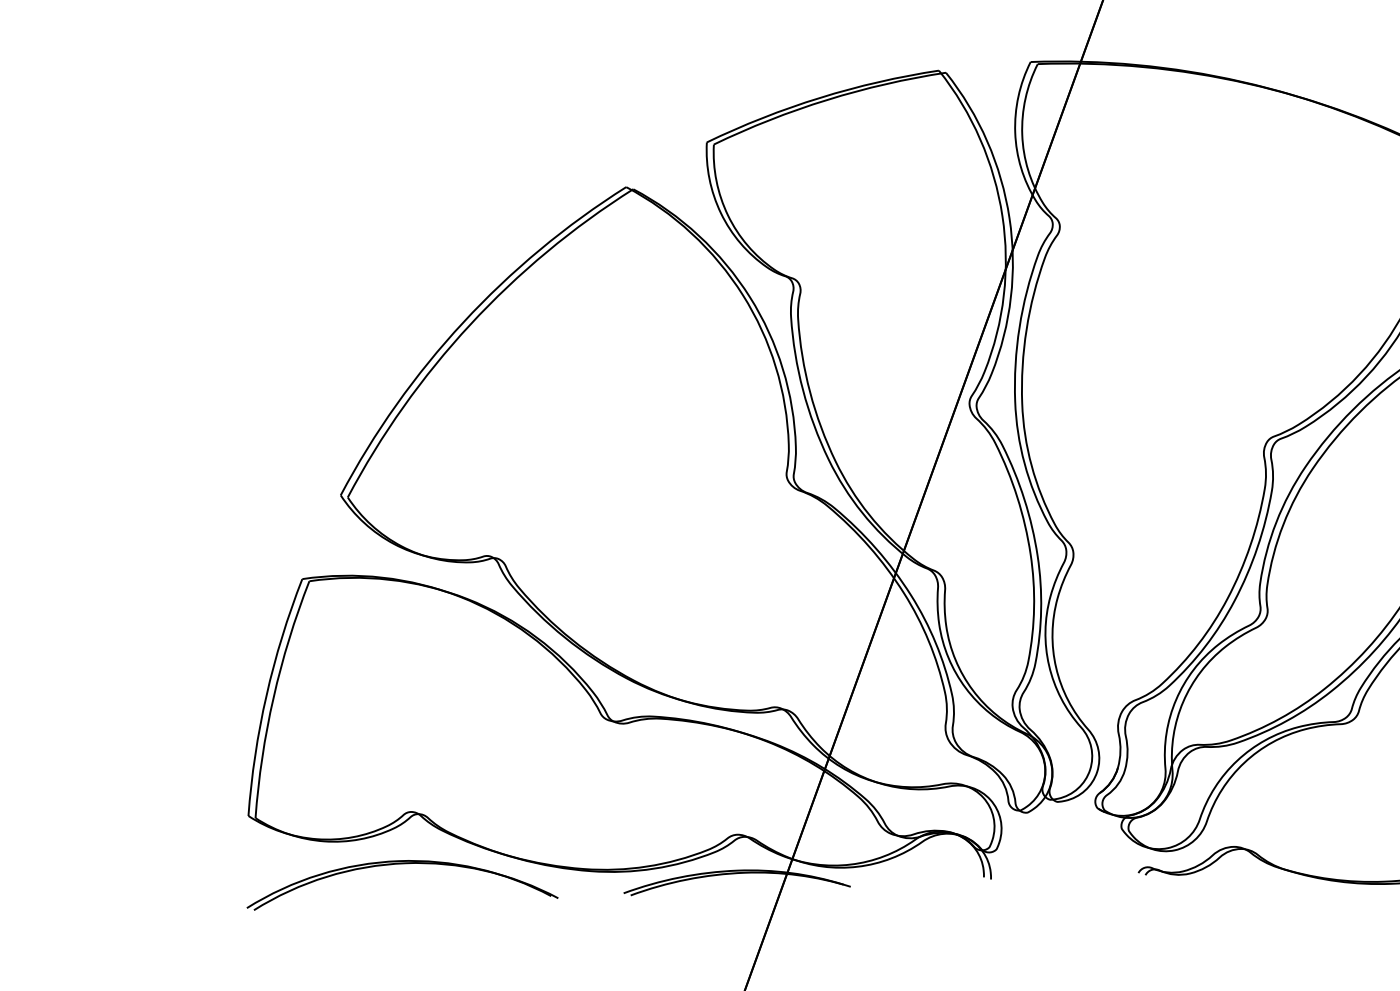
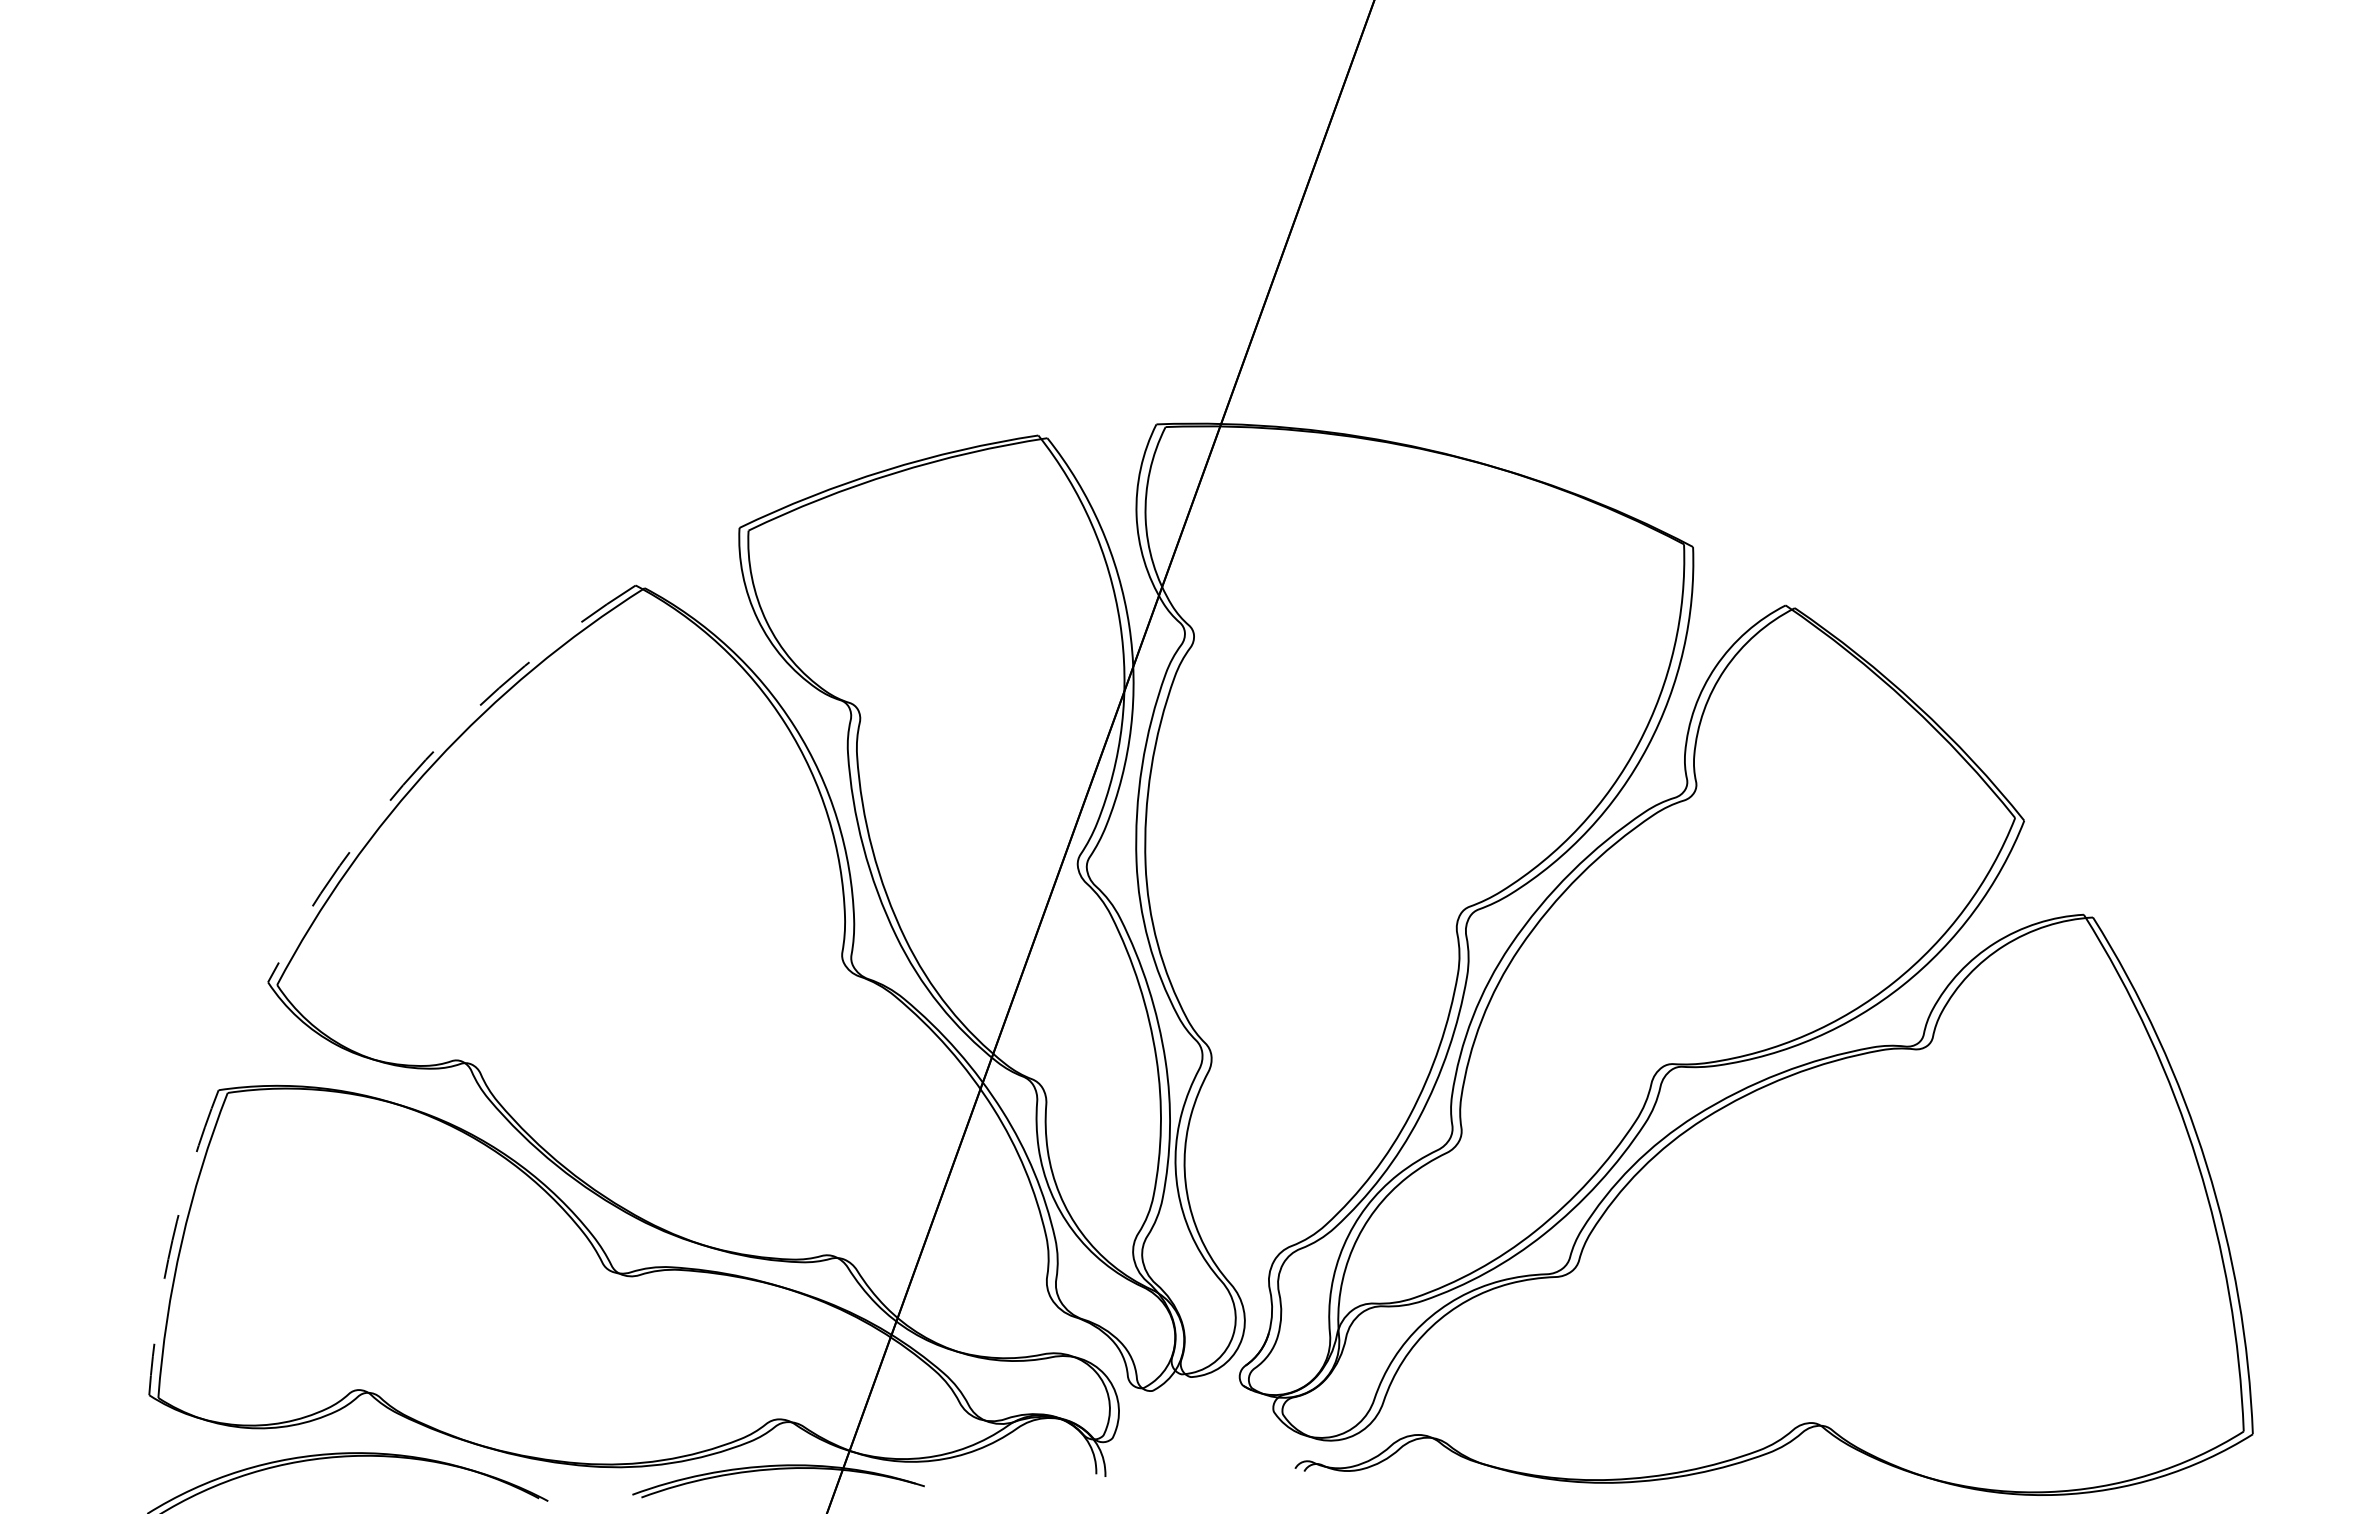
arc: (462, 322) -> (425, 759), solid -> dashed
arc: (266, 695) -> (172, 1240), solid -> dashed

